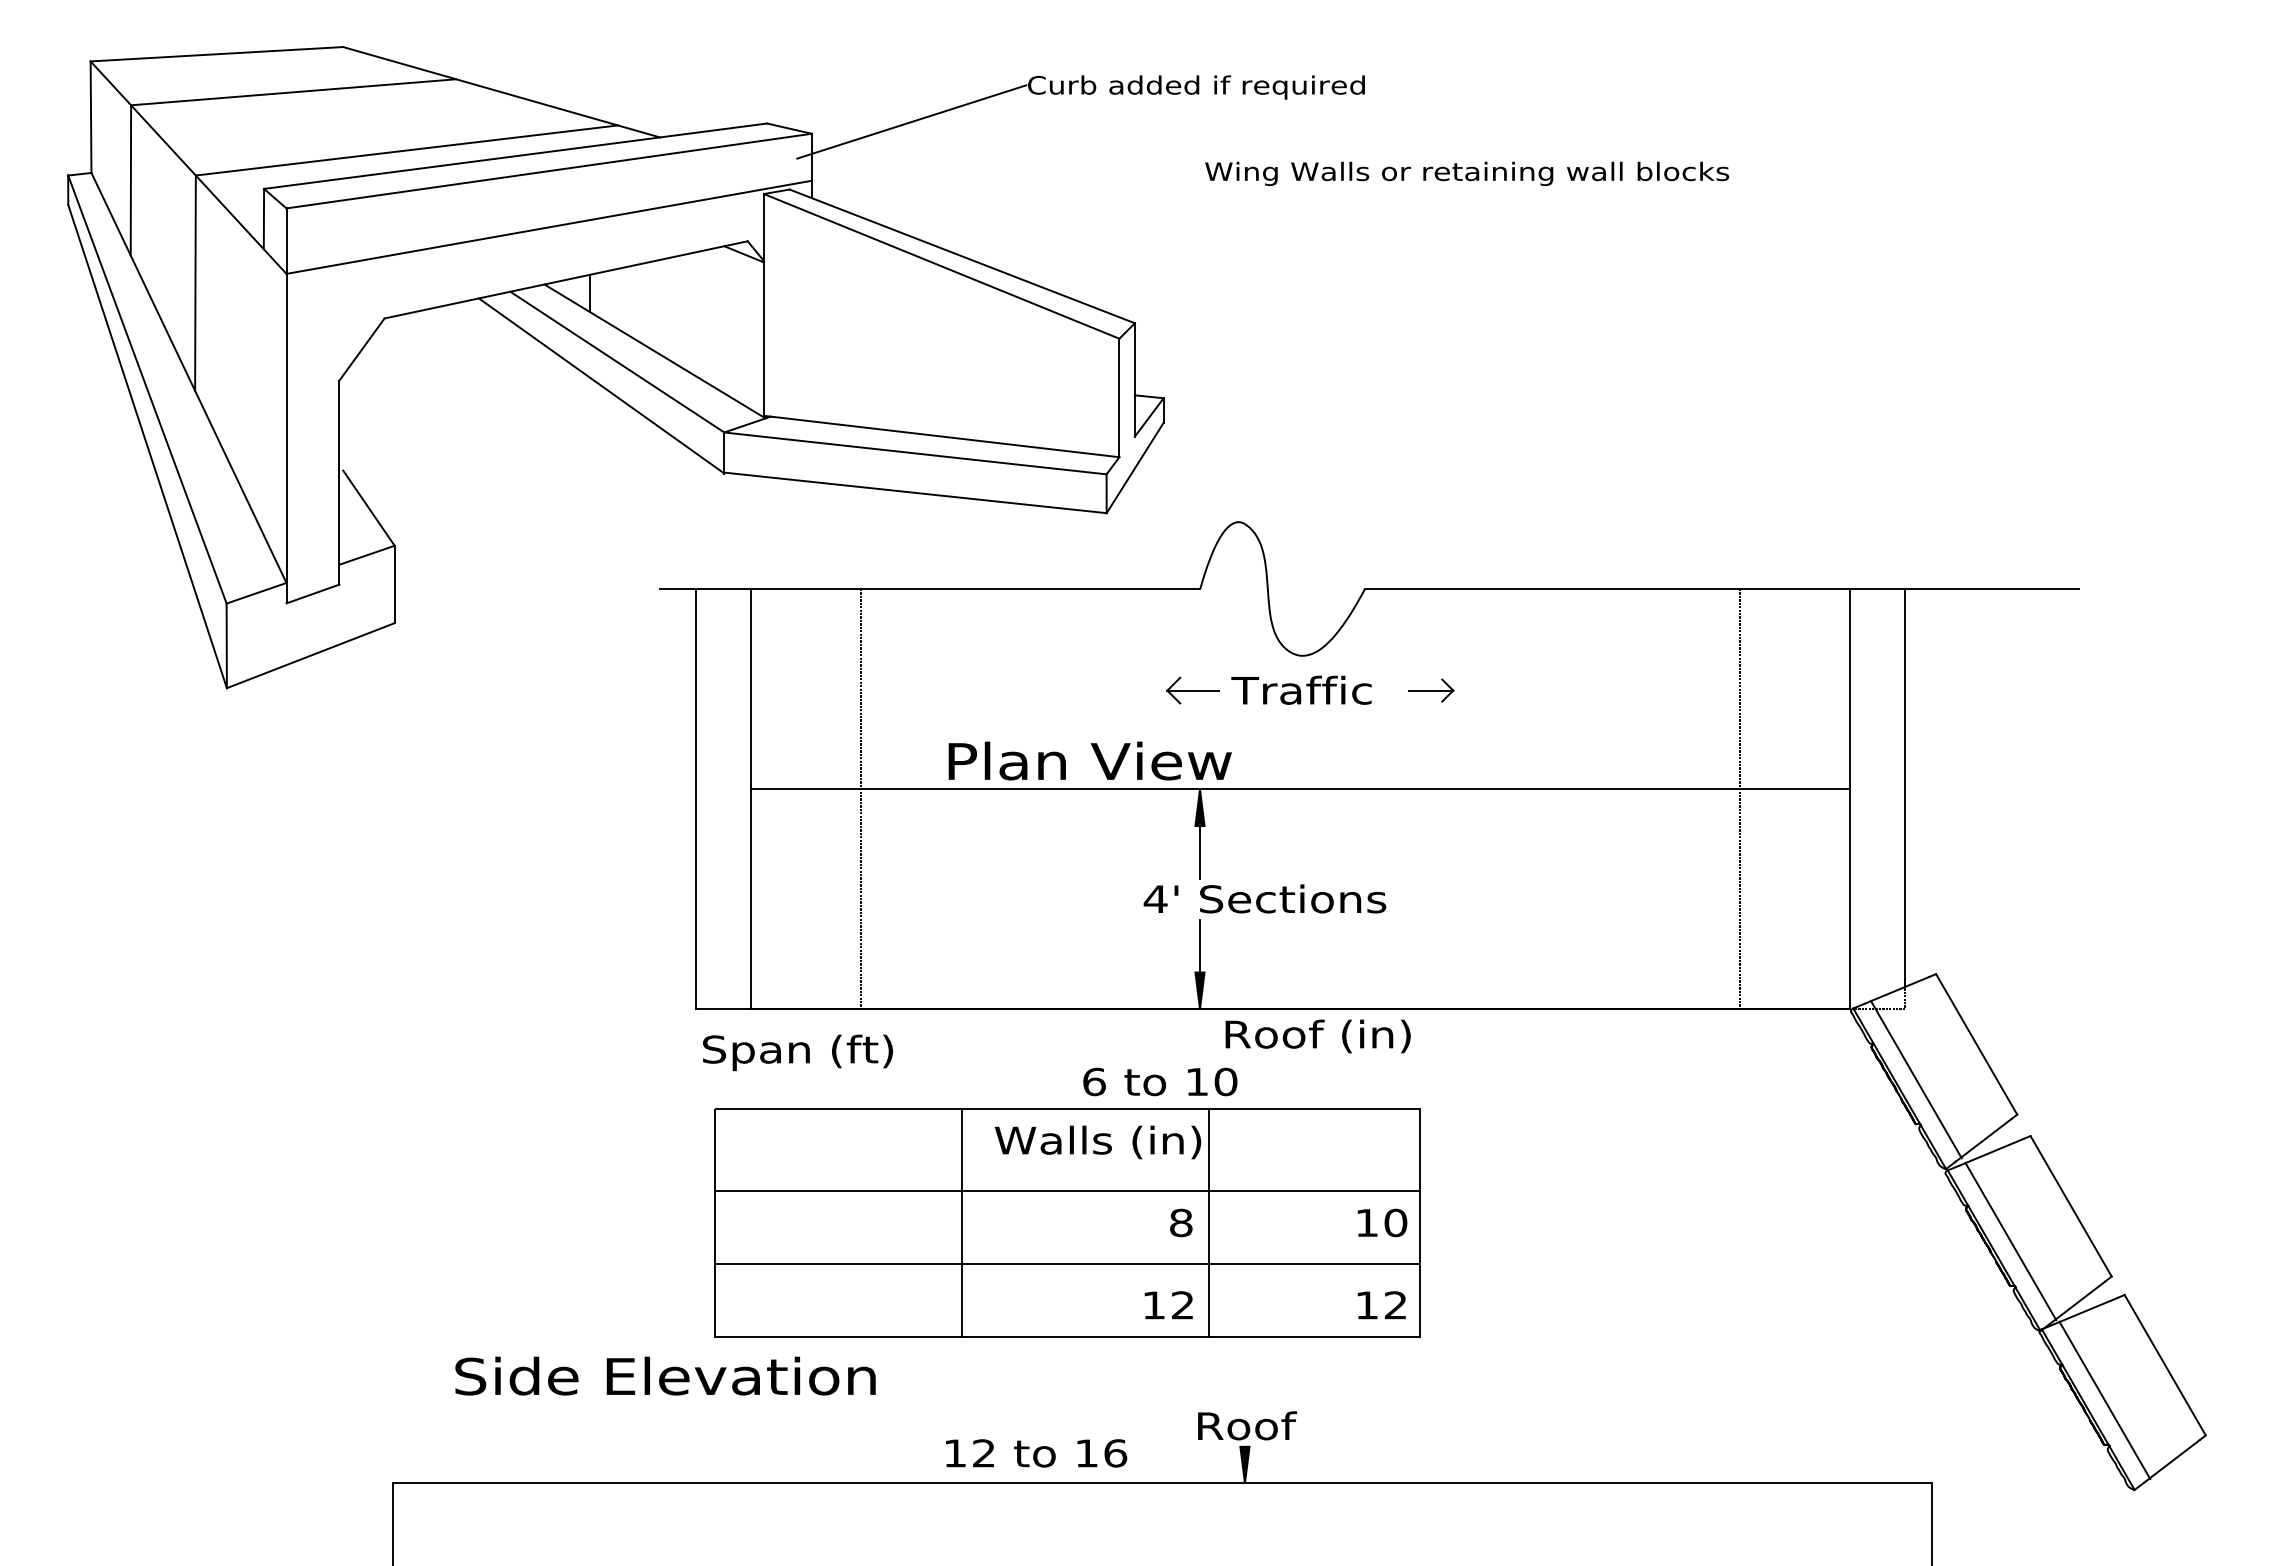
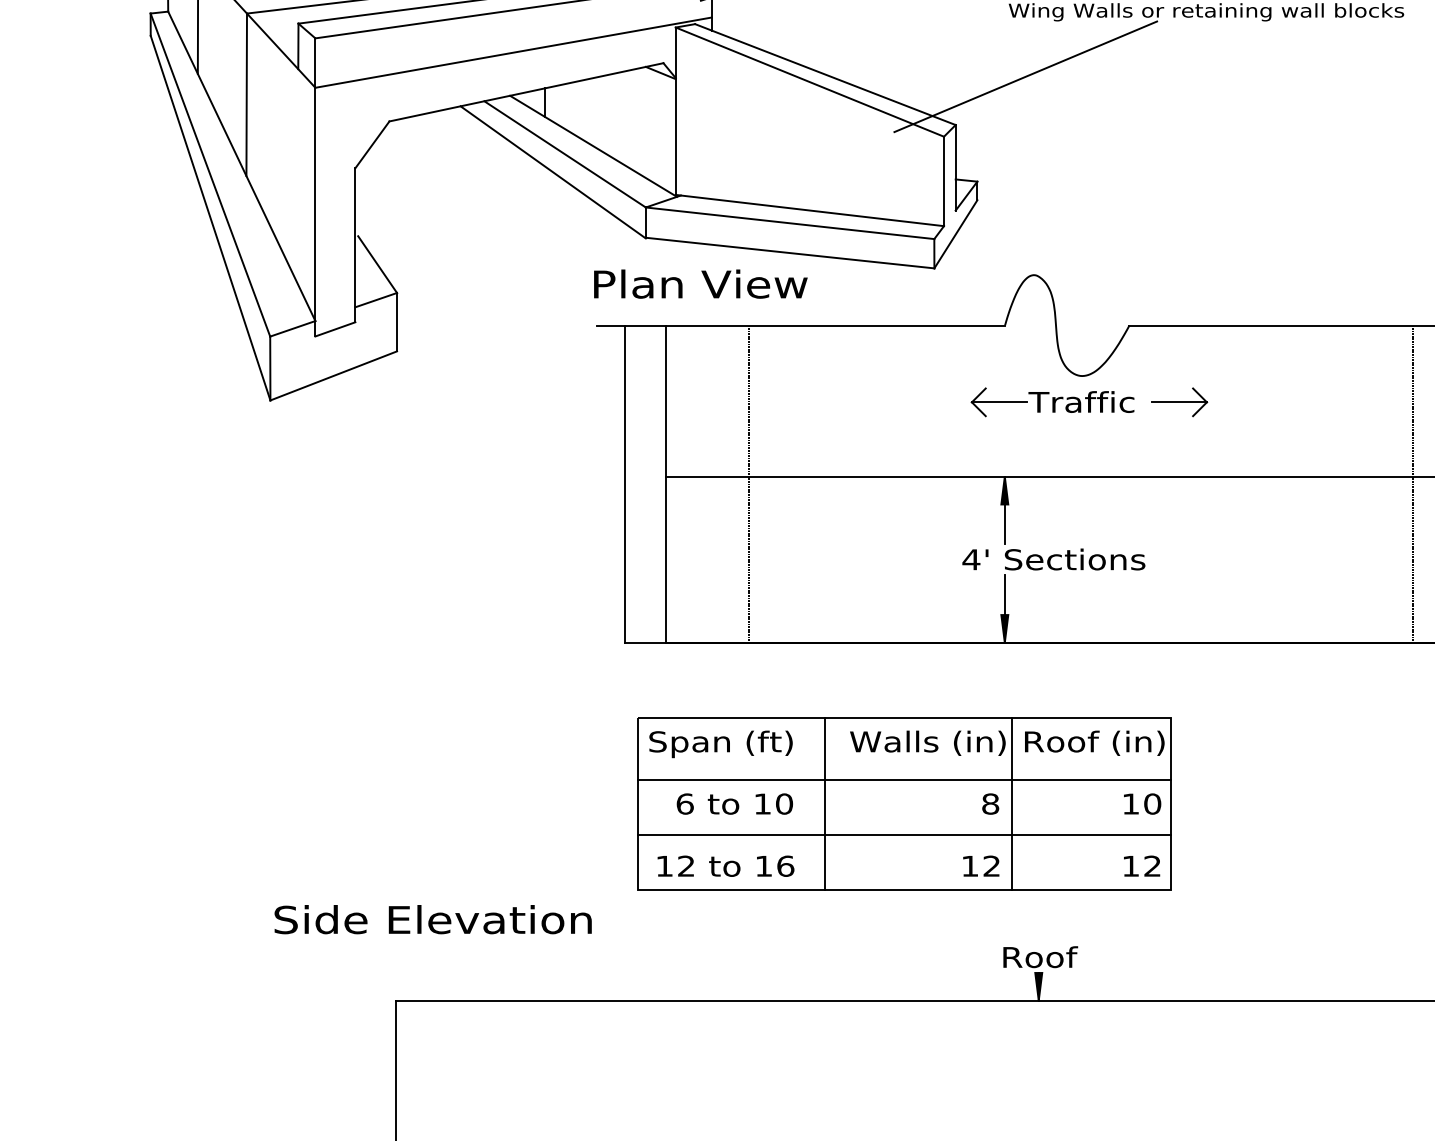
line: (1227, 259) -> (1025, 76), added
part: (1192, 690) -> (999, 402), size x1.43
part: (1431, 690) -> (1179, 402), size x1.67
text: (1089, 760) -> (700, 283), moved
text: (1317, 1036) -> (1094, 743), moved
text: (797, 1052) -> (720, 744), moved
text: (1160, 1081) -> (735, 803), moved
text: (665, 1375) -> (433, 919), moved
text: (1036, 1453) -> (725, 866), moved

